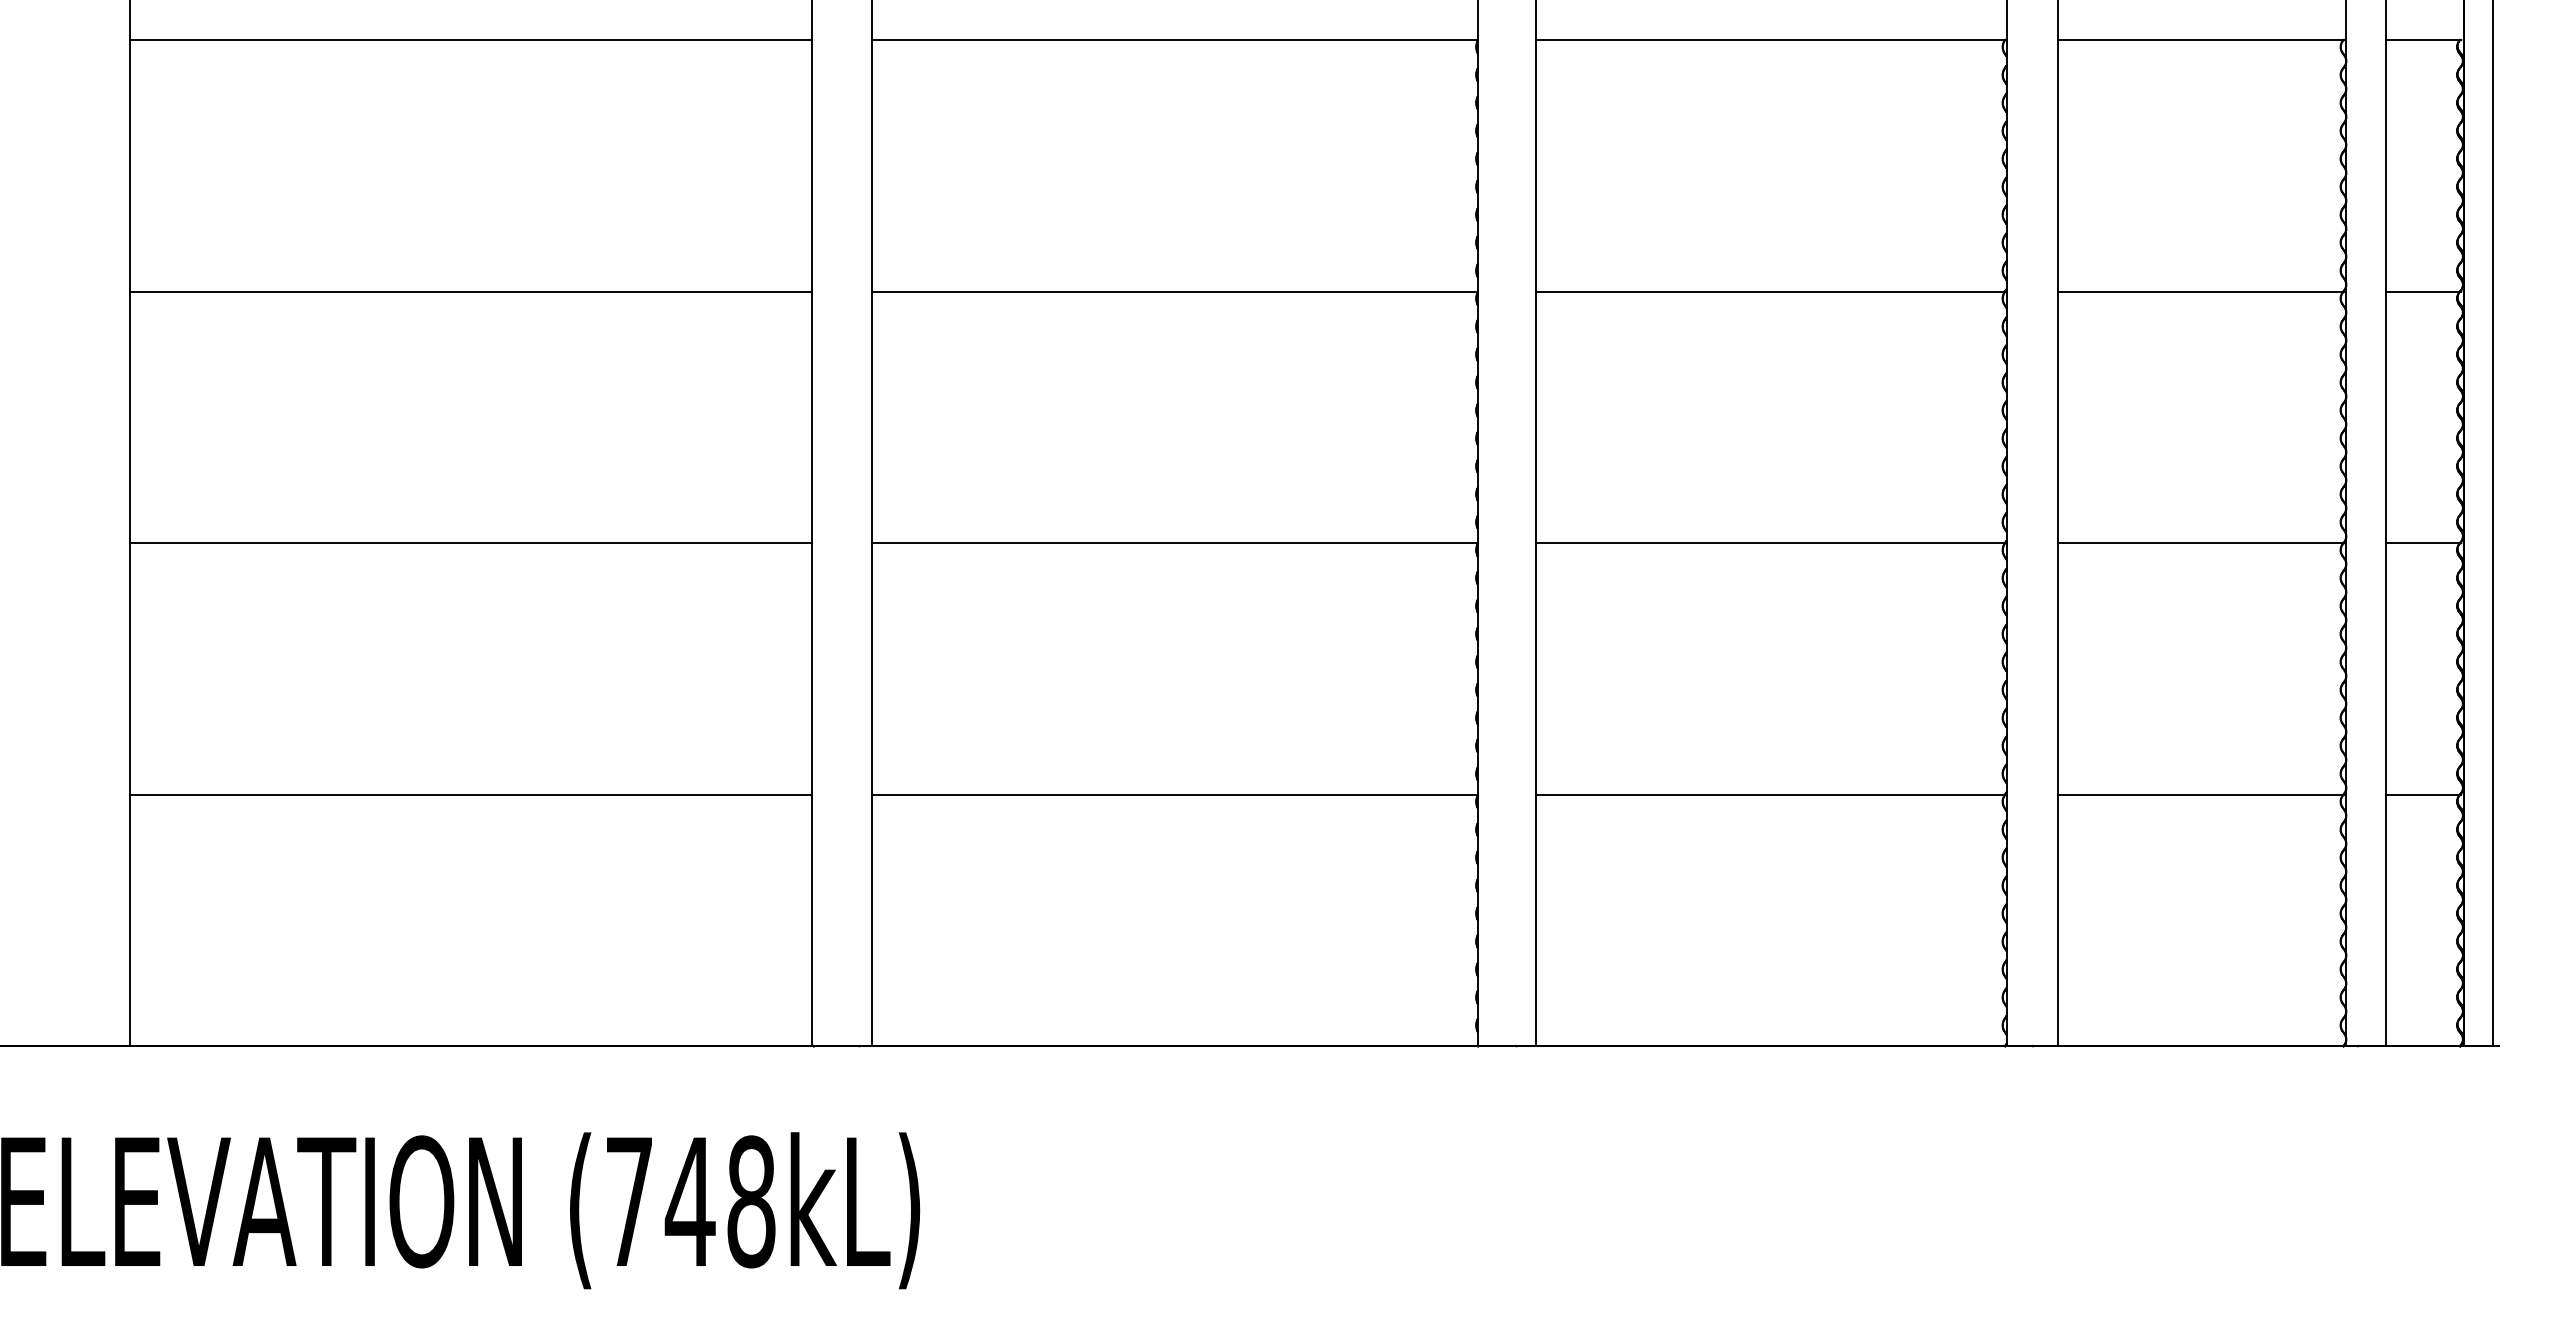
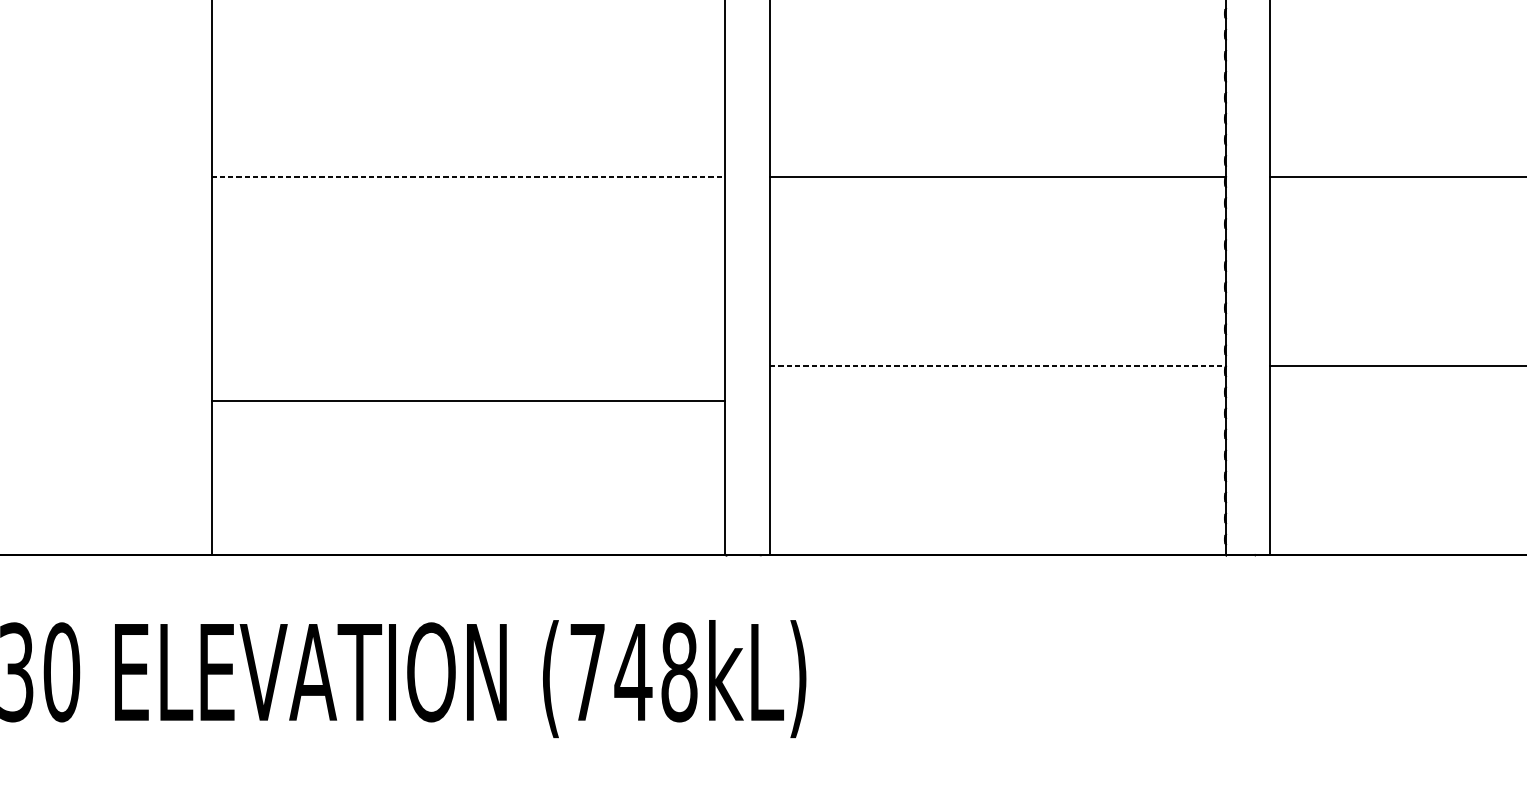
line: (471, 543) -> (468, 176), solid -> dashed
line: (470, 794) -> (468, 401), moved
line: (1174, 794) -> (997, 365), solid -> dashed

